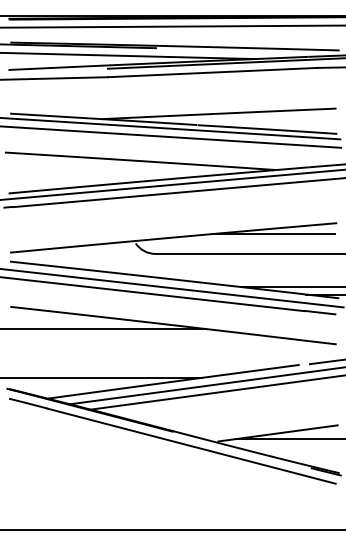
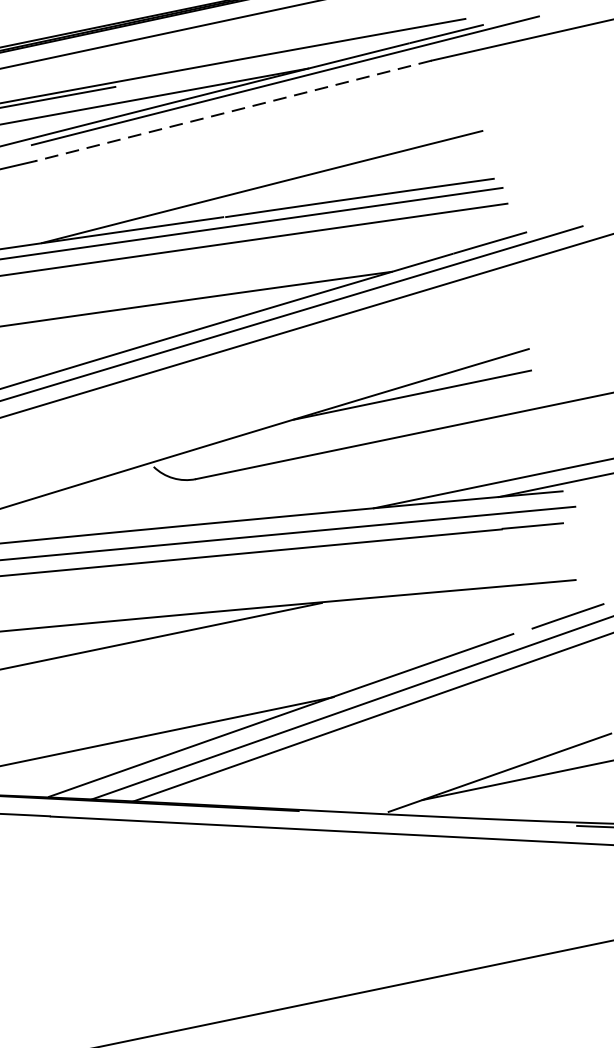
line: (212, 72) -> (232, 110), solid -> dashed

